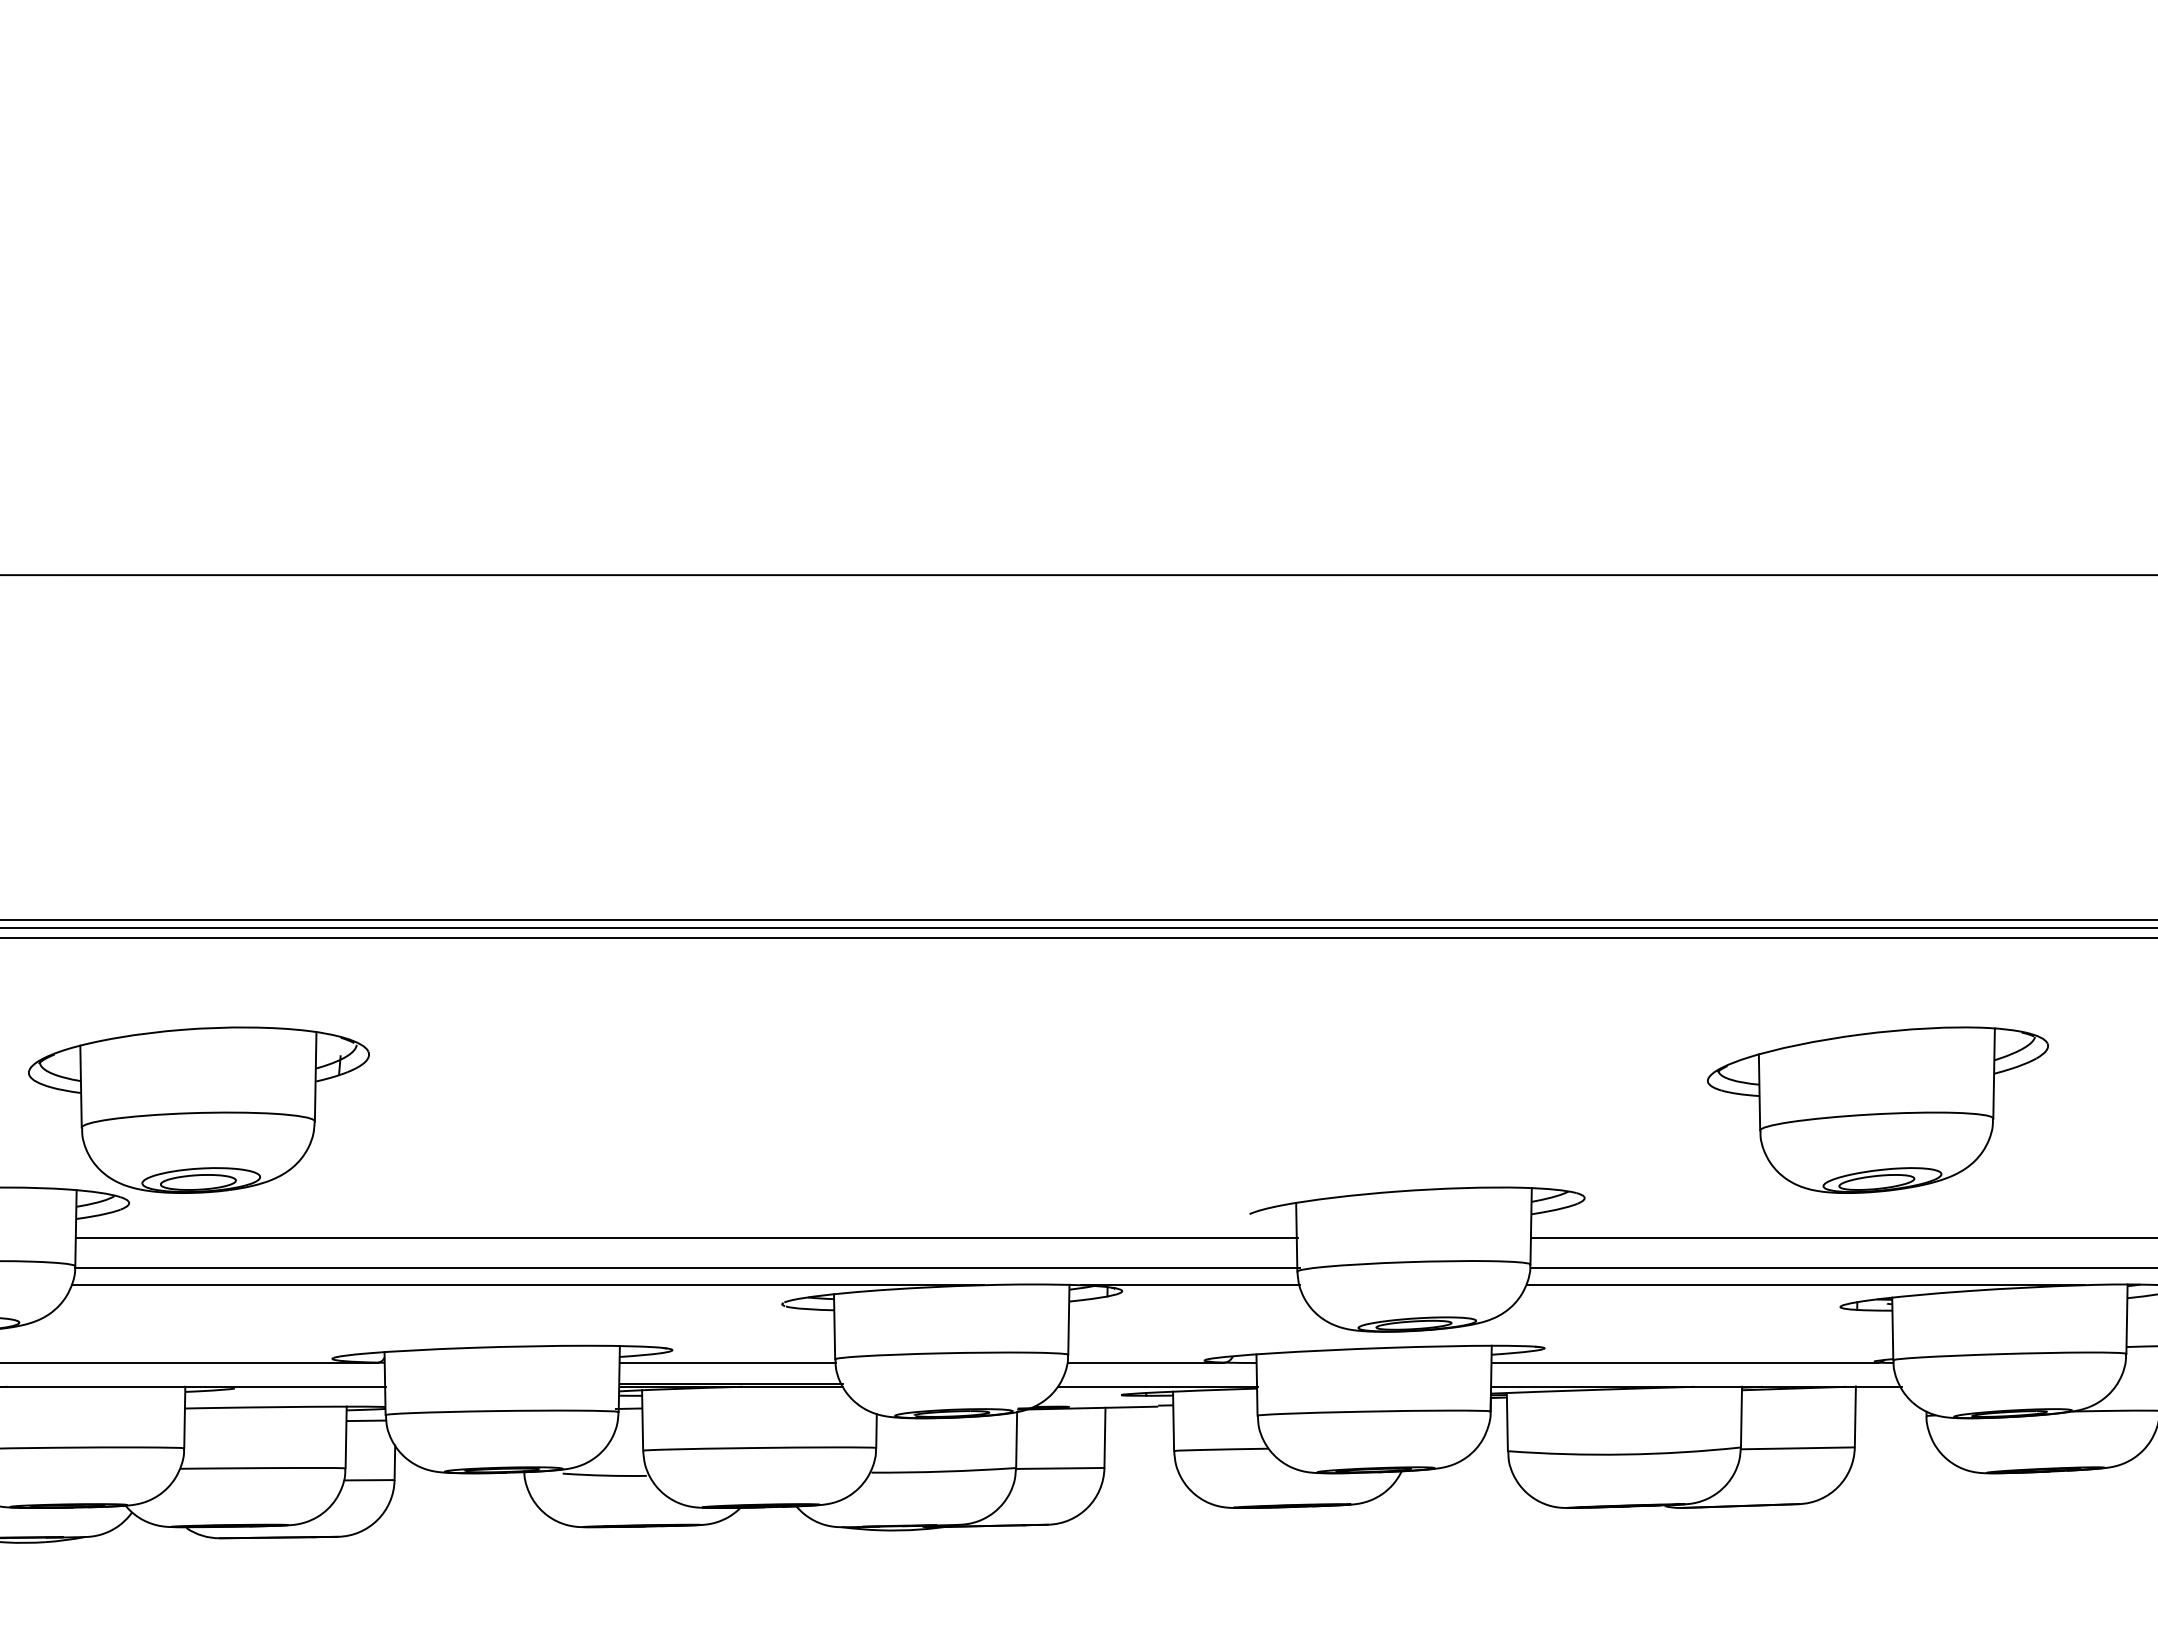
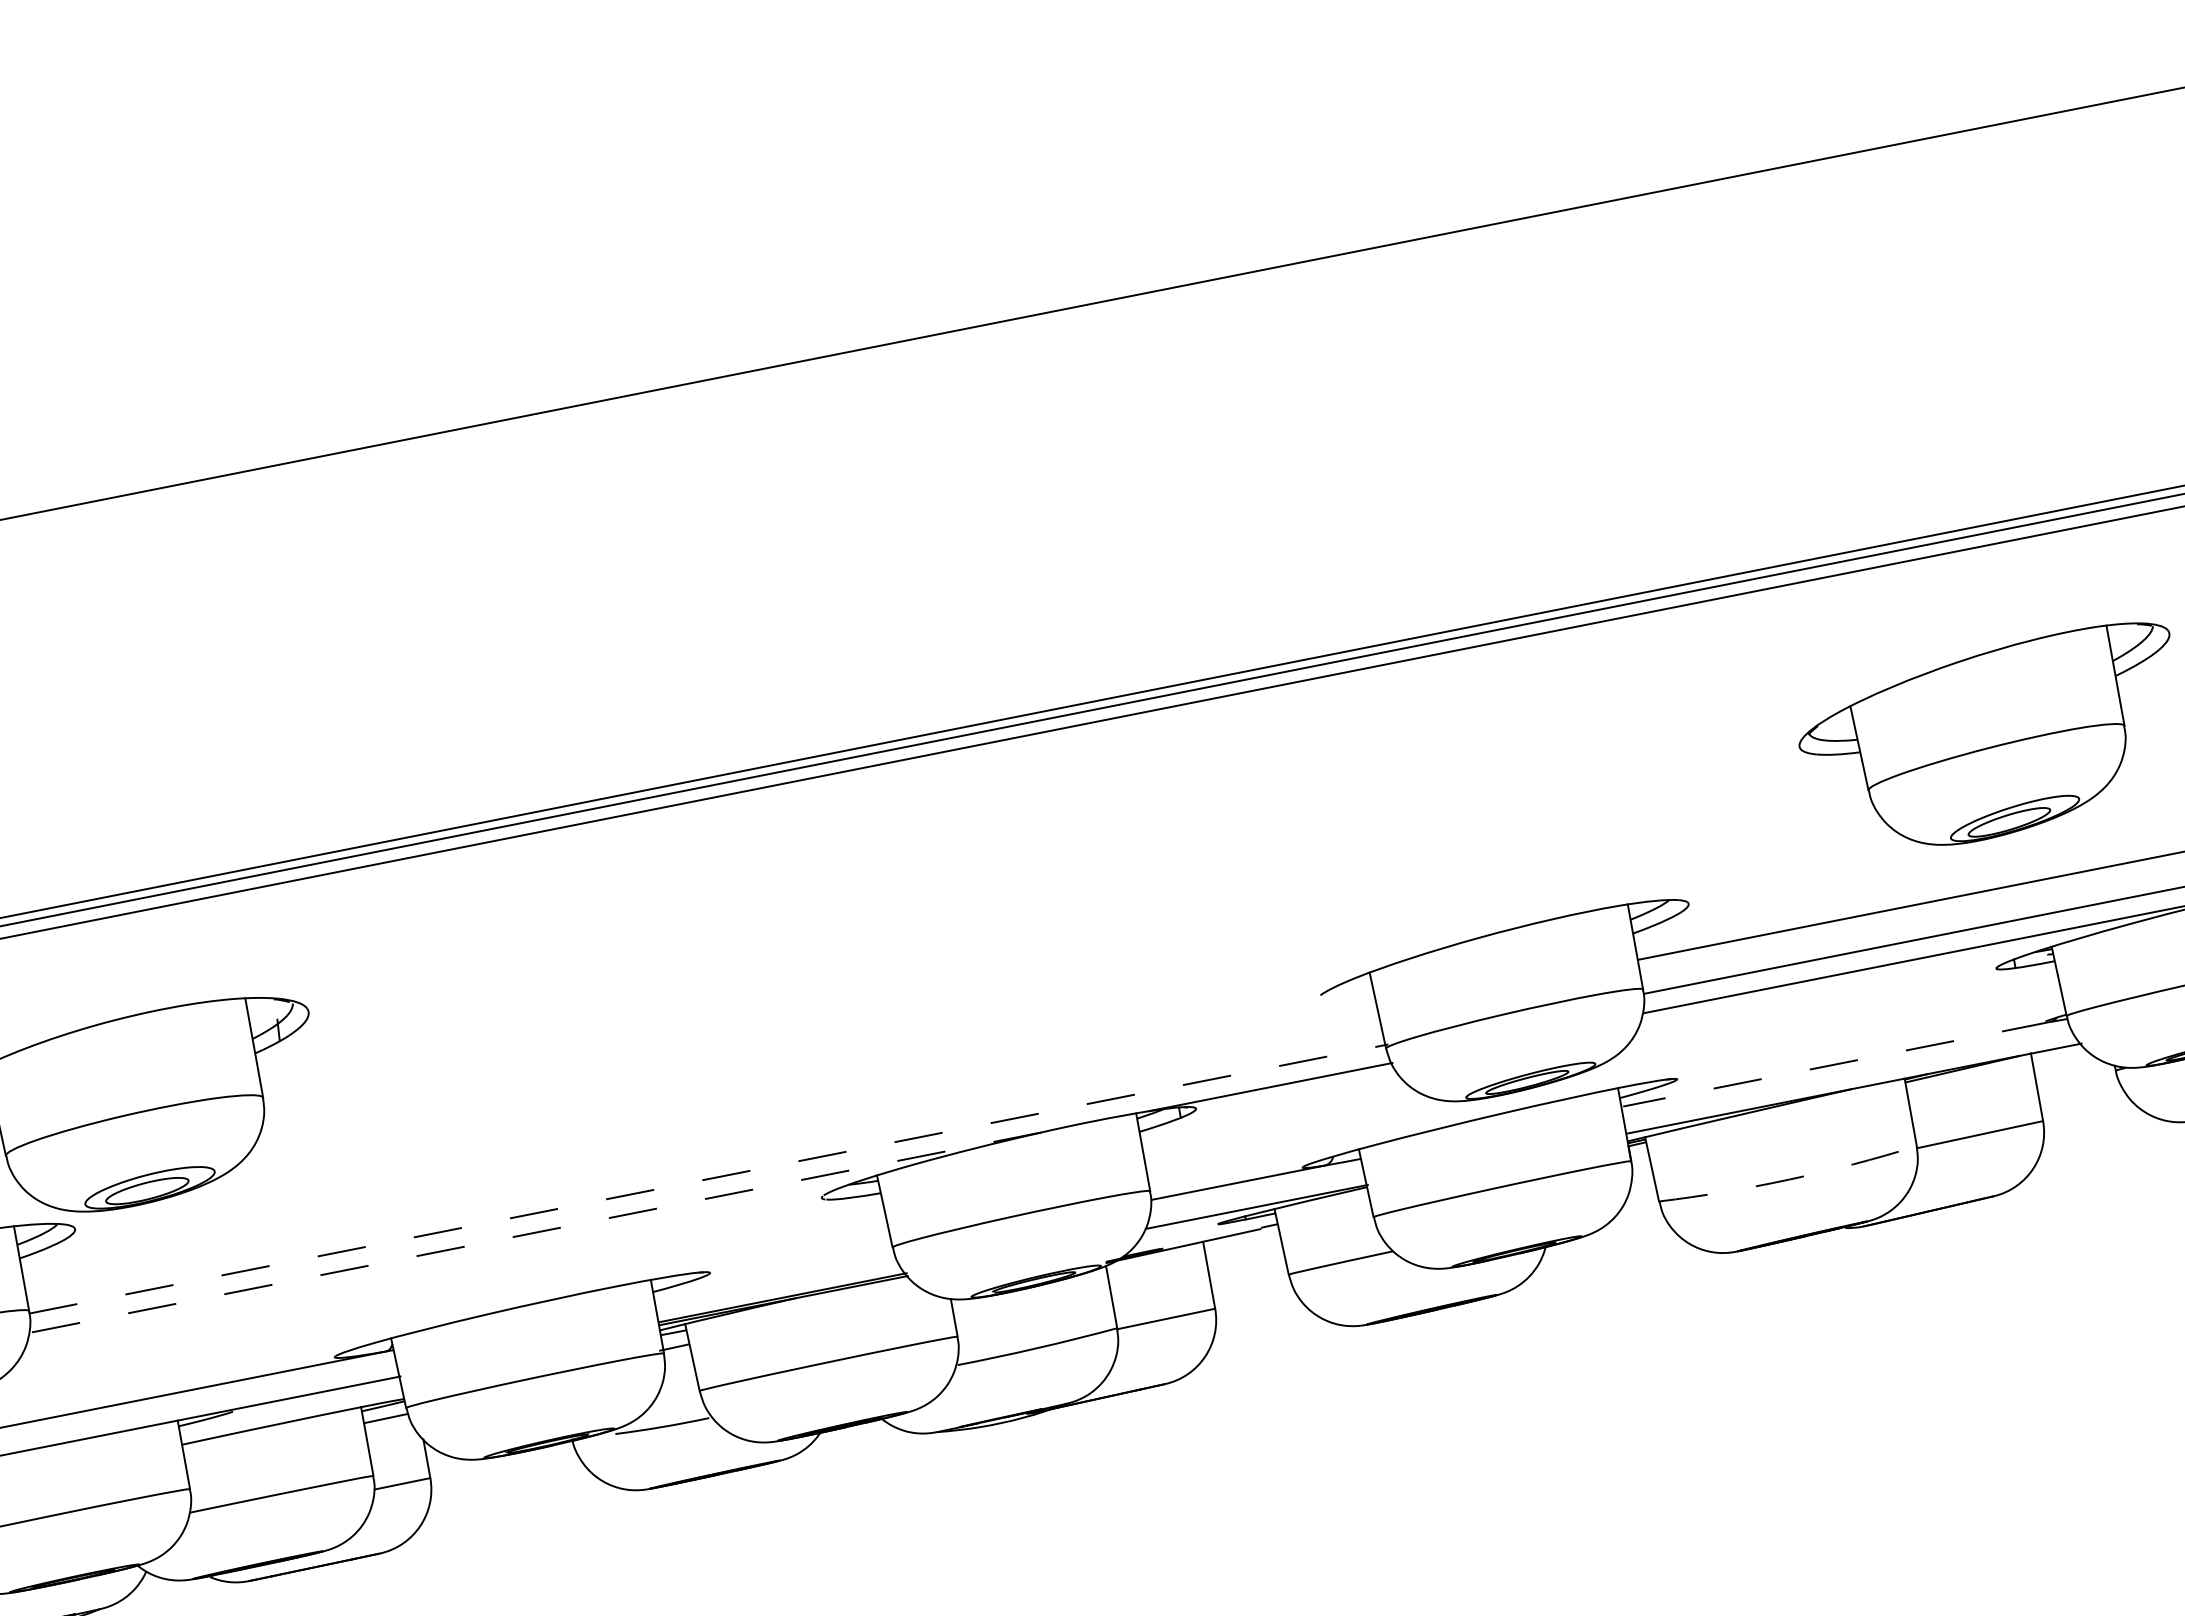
line: (686, 1237) -> (700, 1144), removed
line: (687, 1268) -> (708, 1179), solid -> dashed
line: (528, 1285) -> (536, 1232), solid -> dashed
line: (727, 1362) -> (773, 1274), removed
line: (1685, 1362) -> (1836, 1064), solid -> dashed
arc: (1624, 1454) -> (1789, 1179), solid -> dashed

